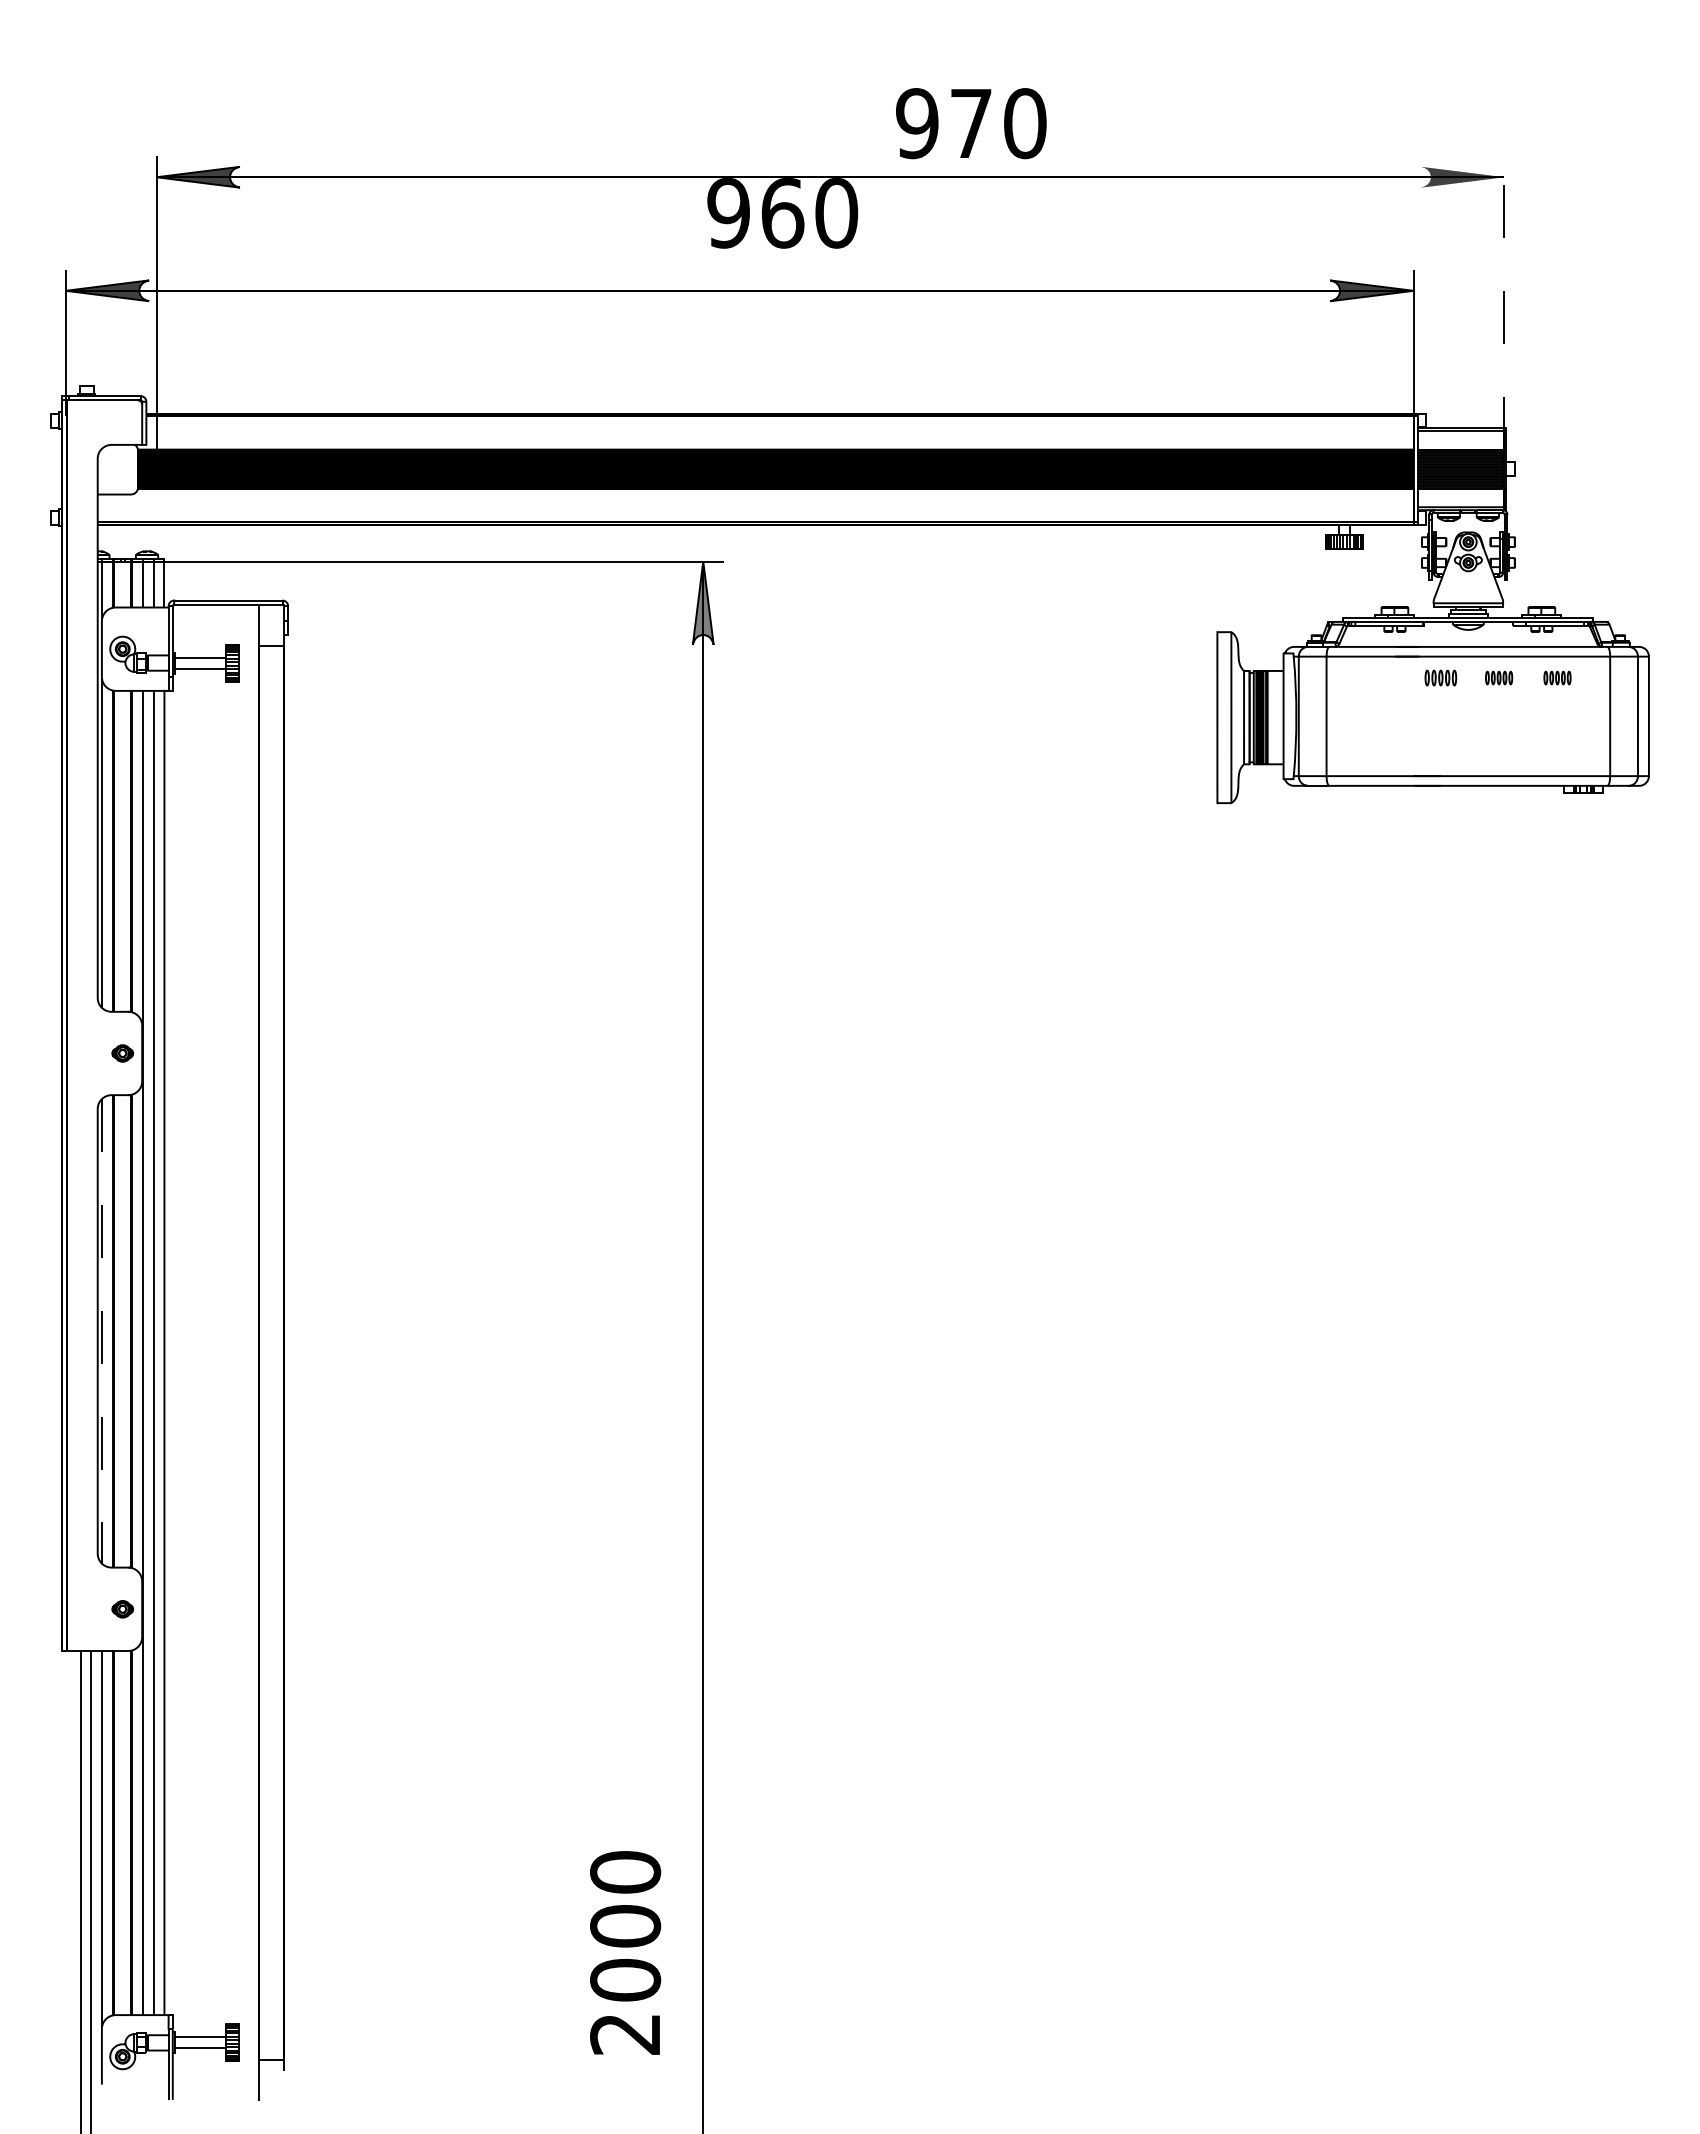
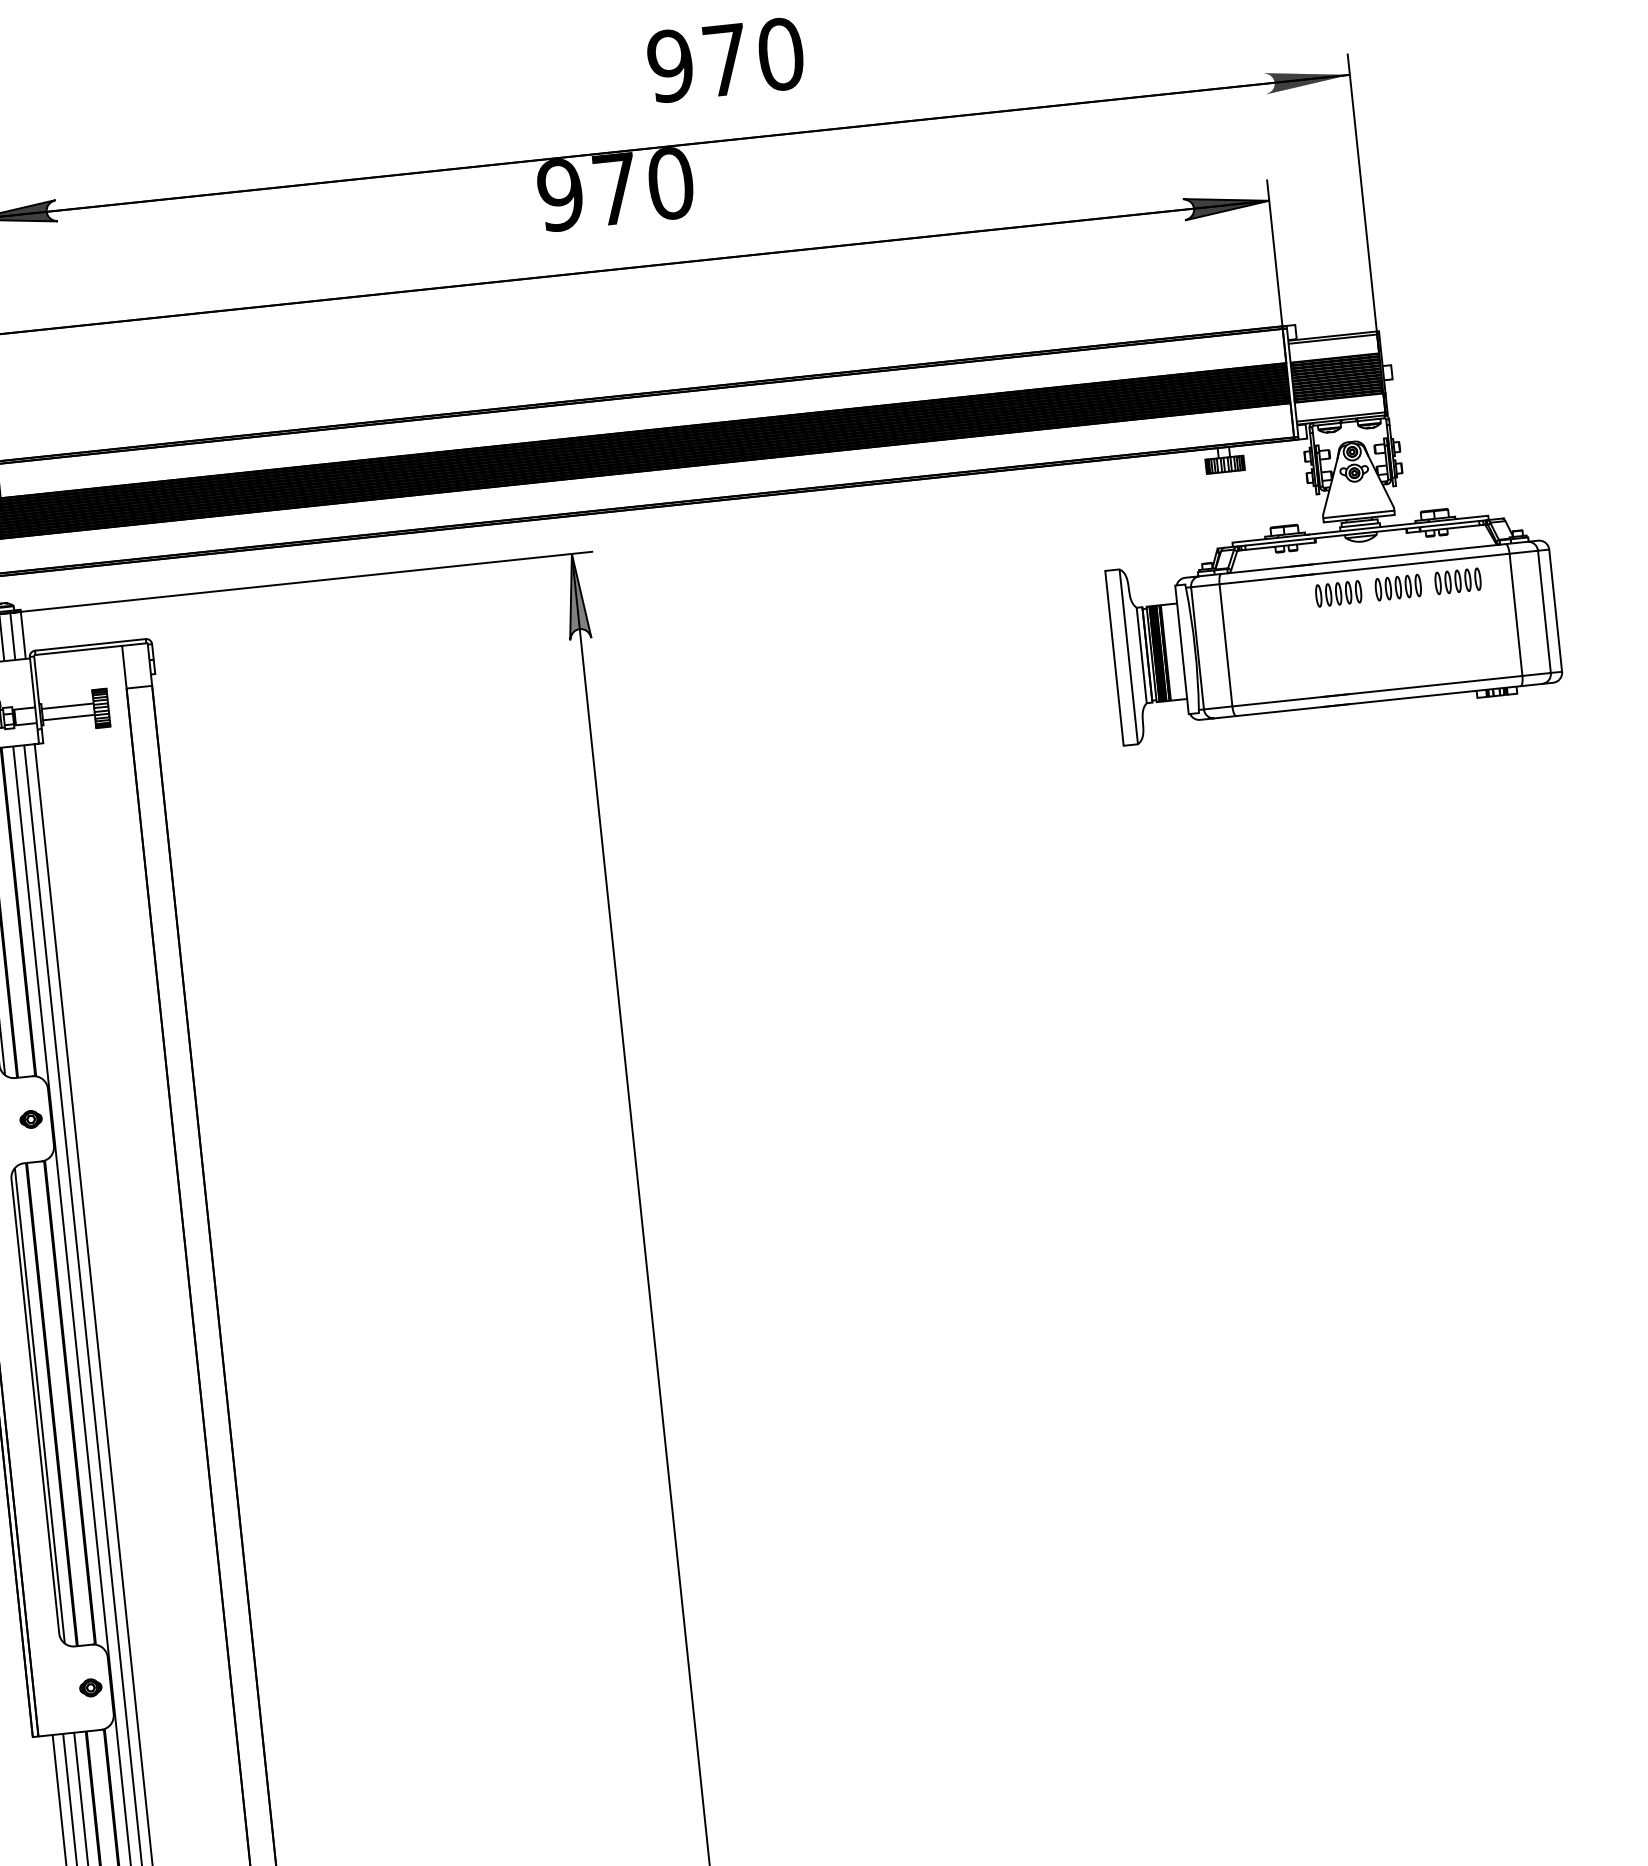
text: (971, 123) -> (725, 60), moved
text: (782, 213) -> (615, 189), 960 -> 970
line: (1504, 303) -> (1363, 203), dashed -> solid
part: (1440, 677) -> (1338, 593), size x1.43
part: (1498, 677) -> (1397, 587), size x1.67
part: (1557, 677) -> (1457, 580), size x1.67
line: (102, 1331) -> (40, 1405), dashed -> solid

